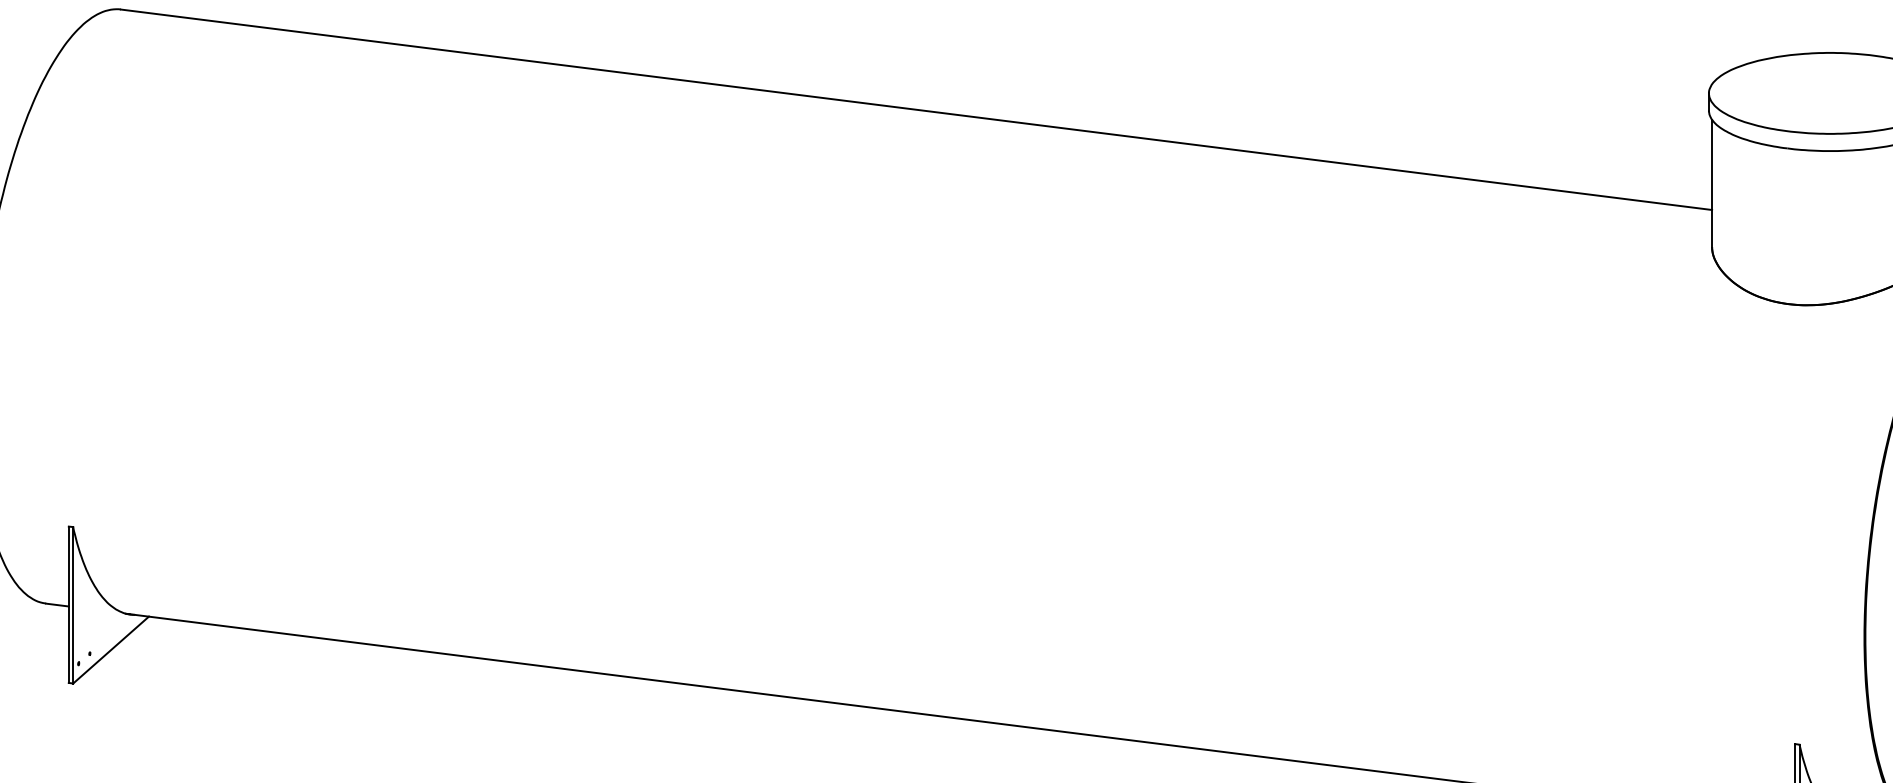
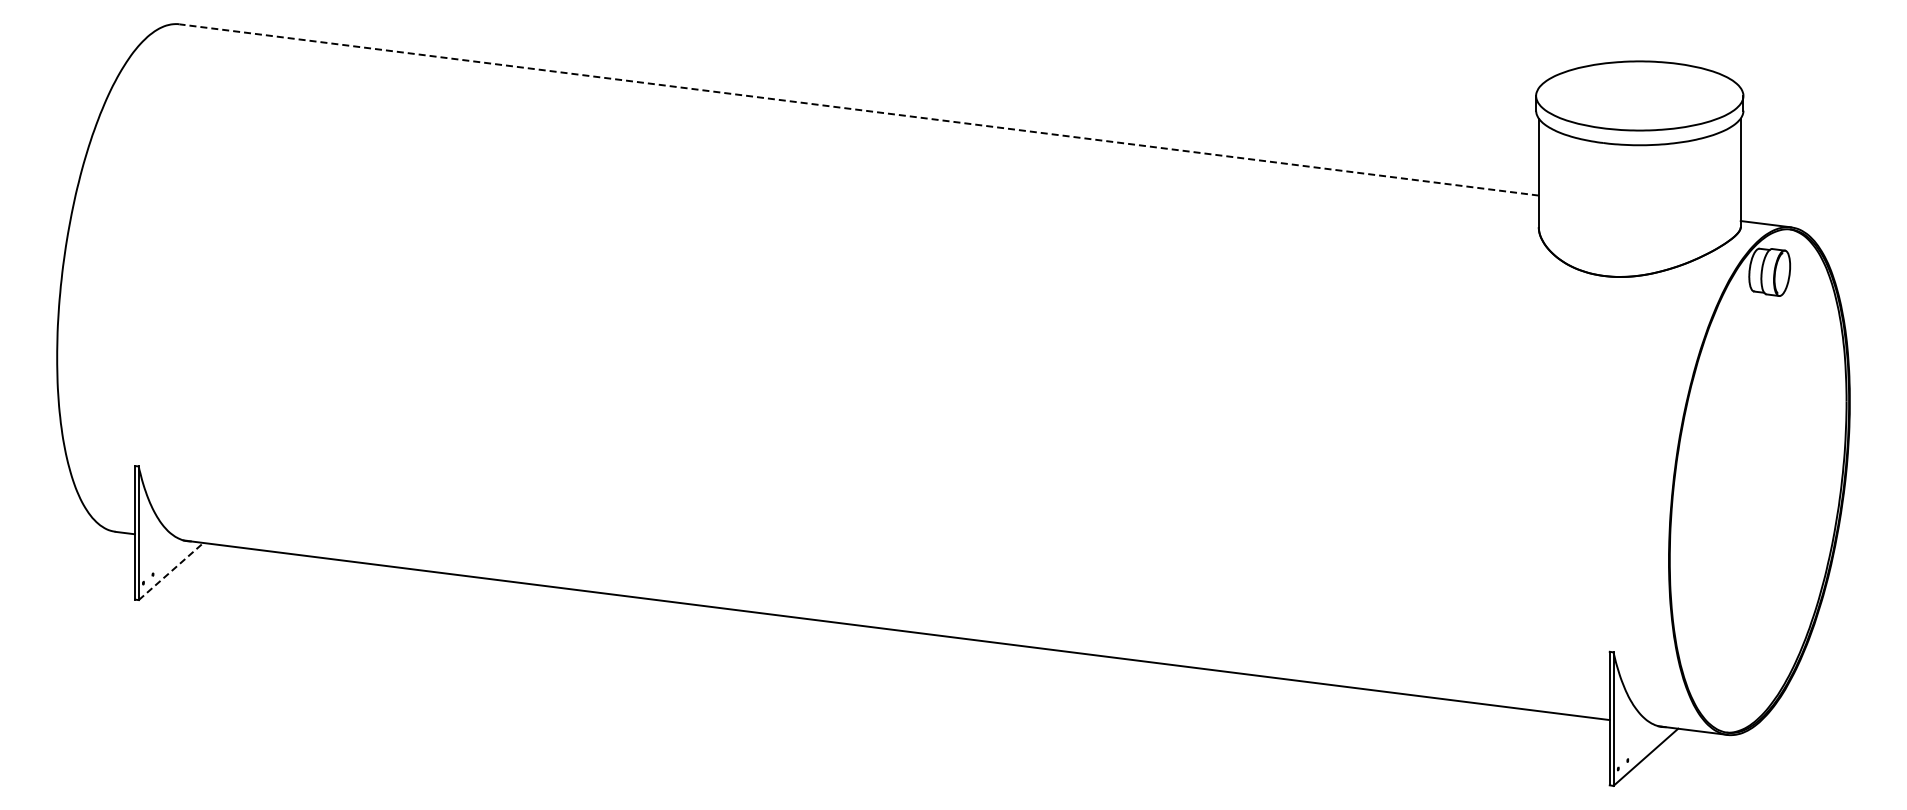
line: (916, 109) -> (859, 109), solid -> dashed
line: (111, 650) -> (171, 571), solid -> dashed

